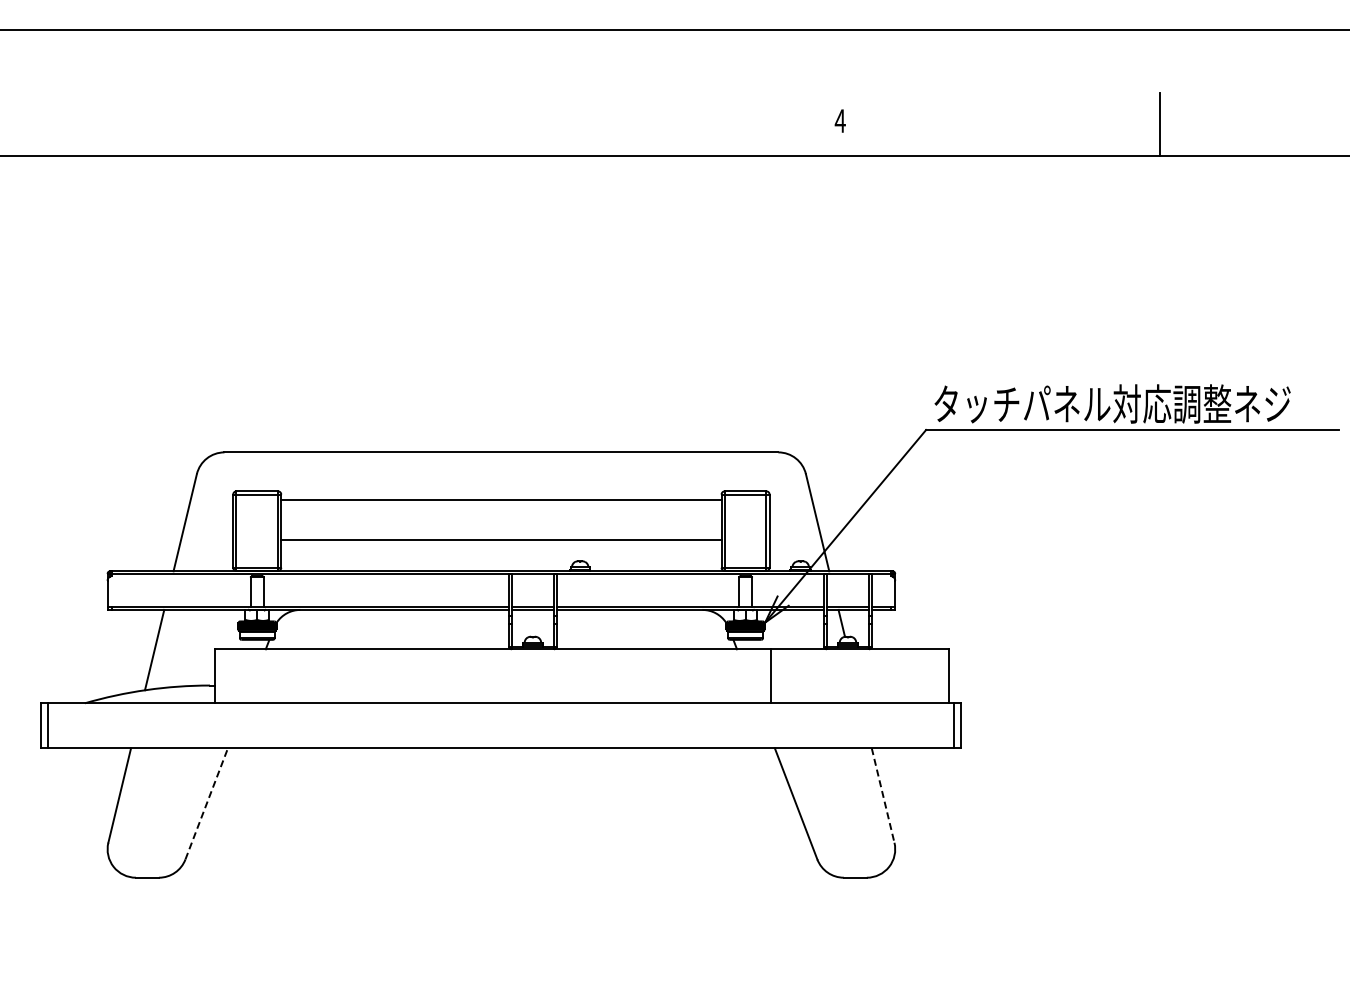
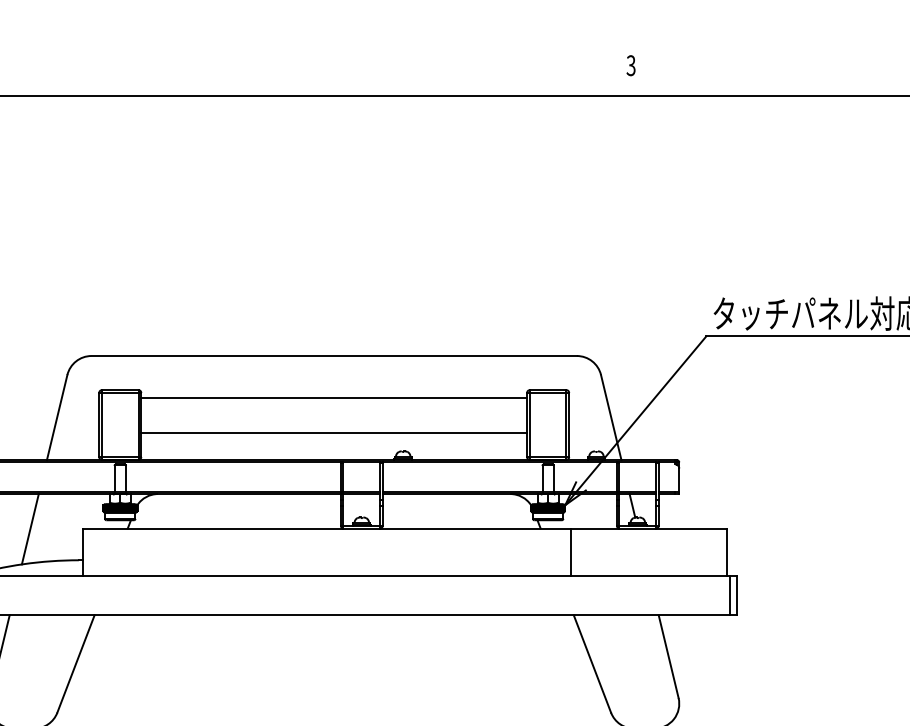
text: (839, 121) -> (630, 66), 4 -> 3
line: (883, 795) -> (668, 656), dashed -> solid
line: (206, 803) -> (75, 663), dashed -> solid

